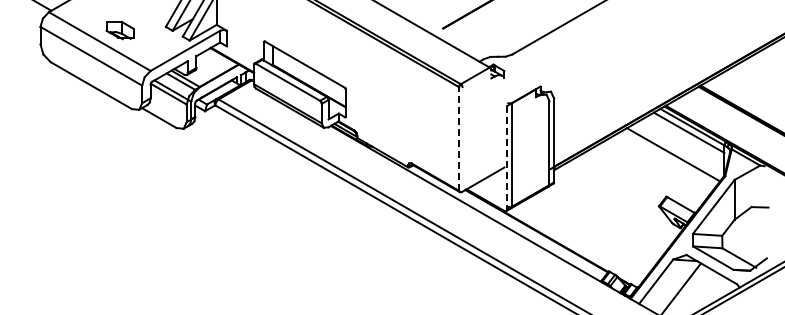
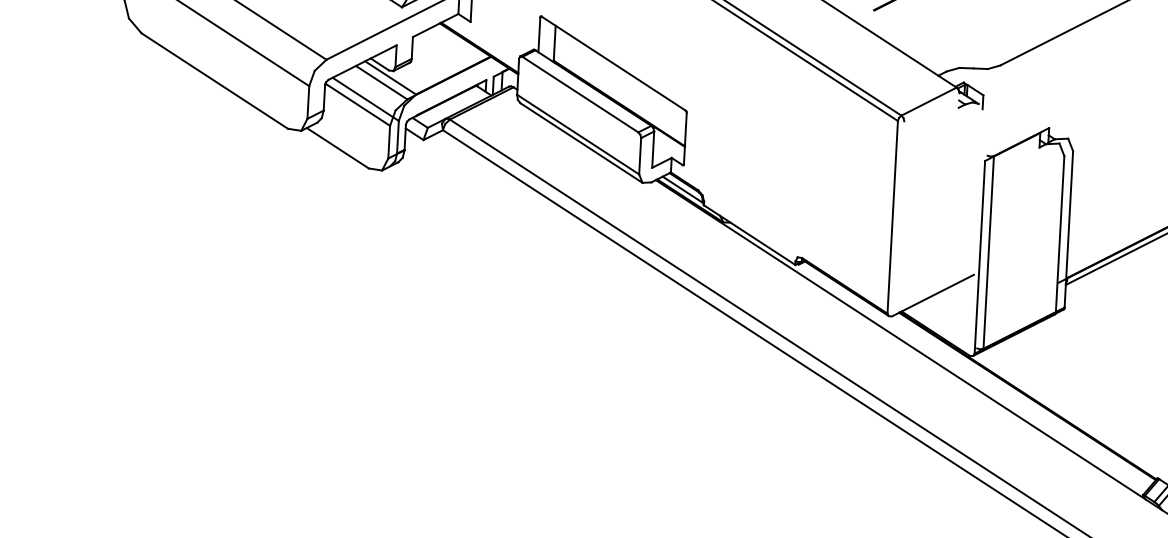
line: (459, 139) -> (893, 218), dashed -> solid
line: (507, 157) -> (980, 256), dashed -> solid

